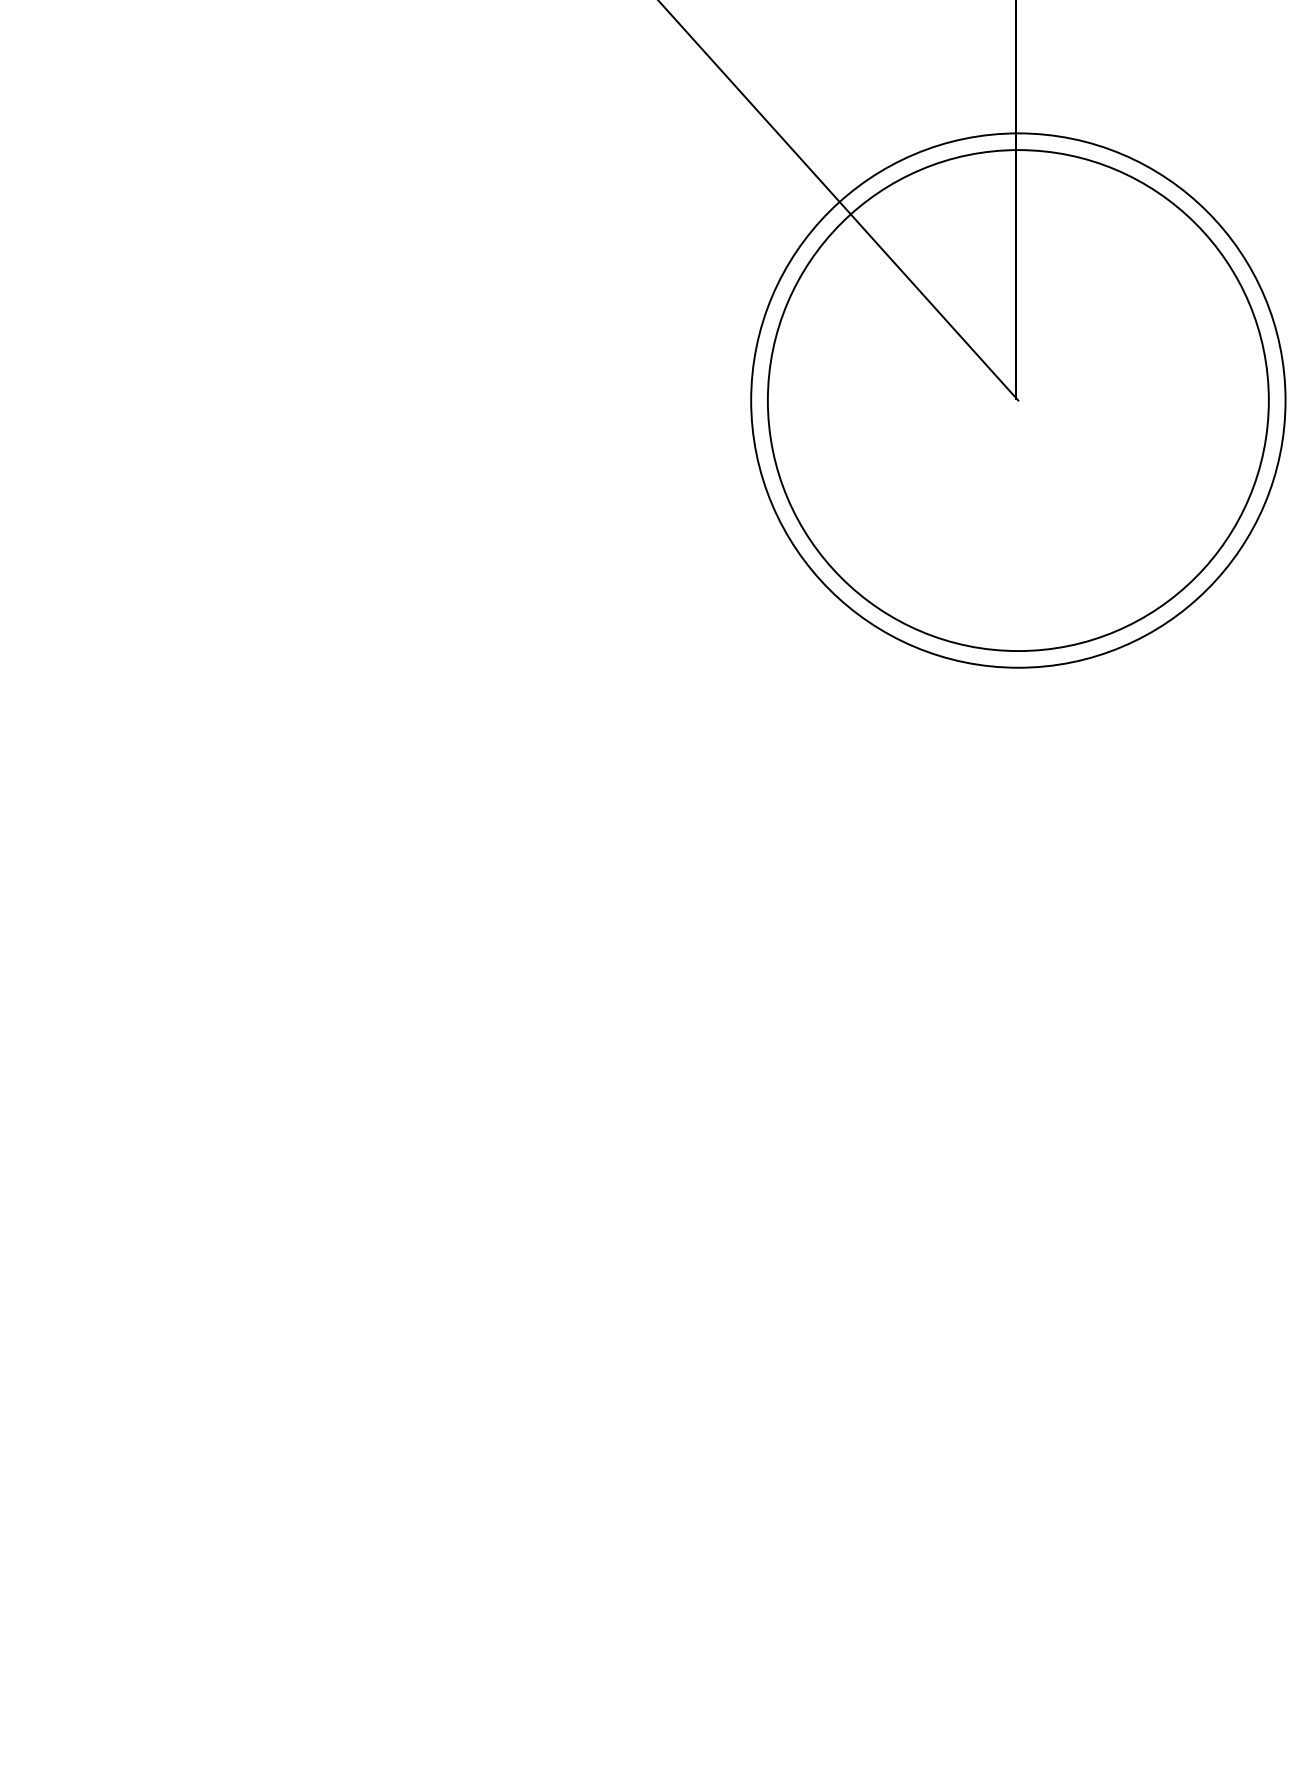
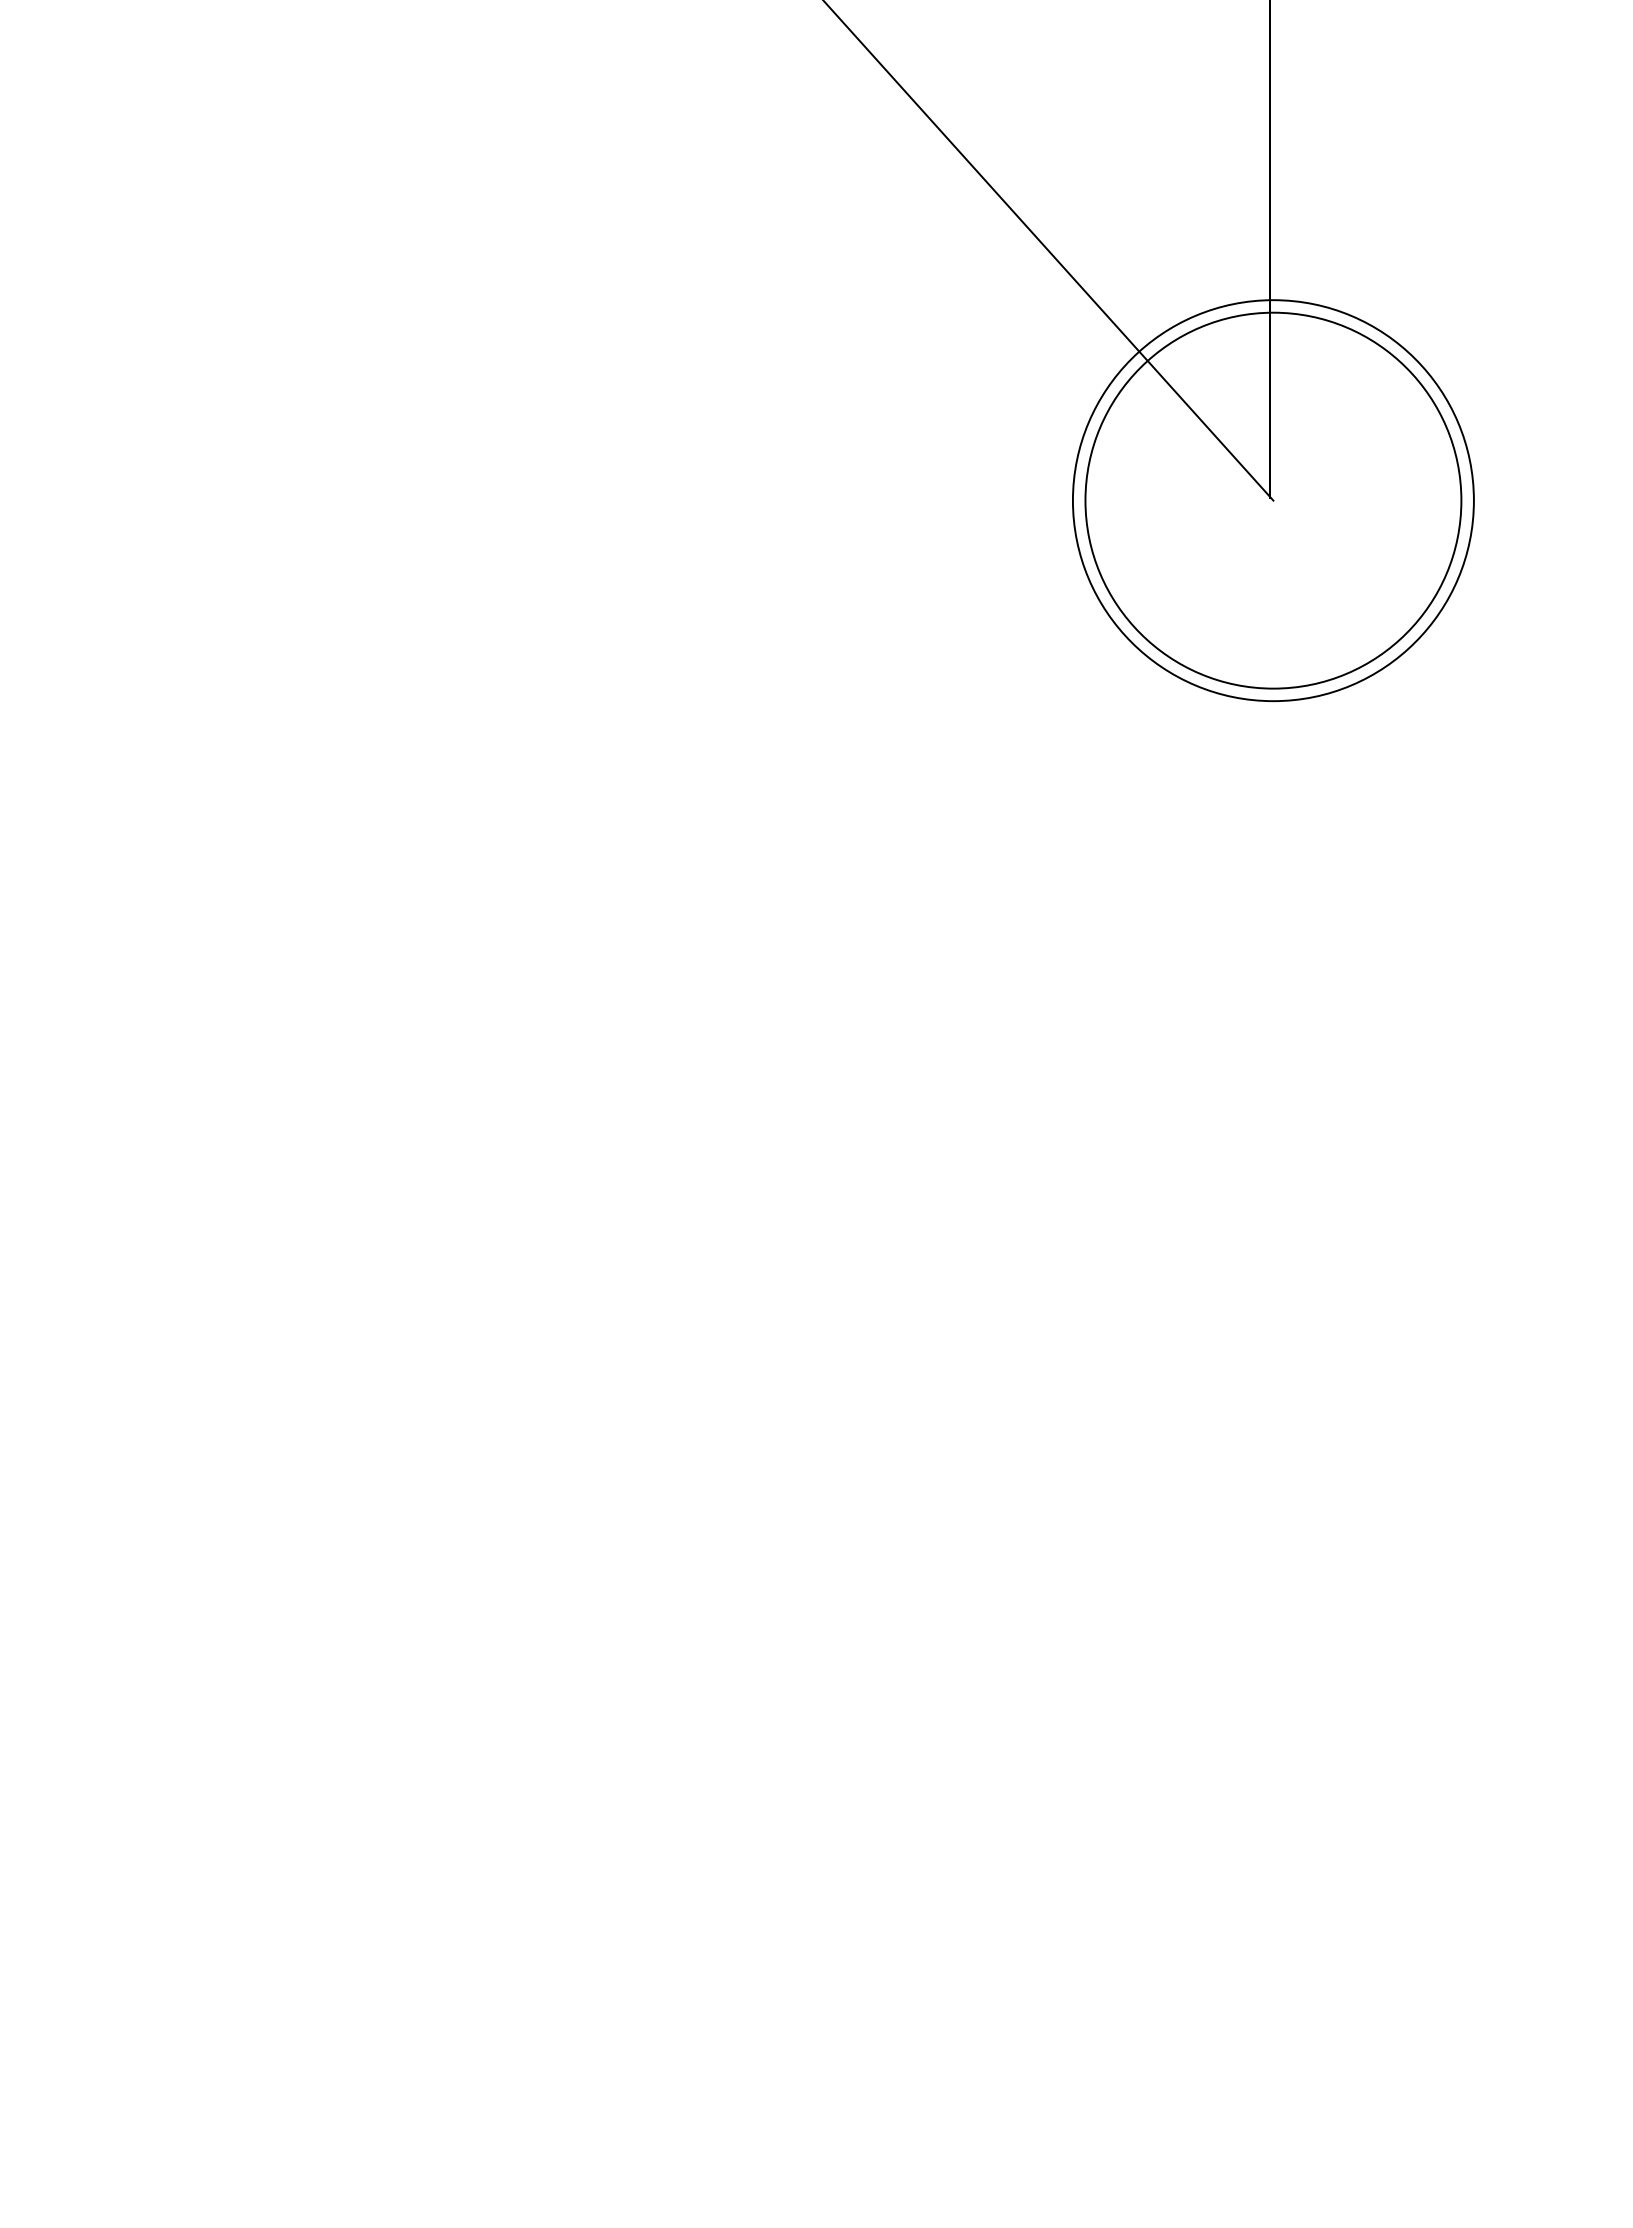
circle: (1018, 400) -> (1273, 500), size x0.6
circle: (1018, 400) -> (1273, 500), size x0.6

